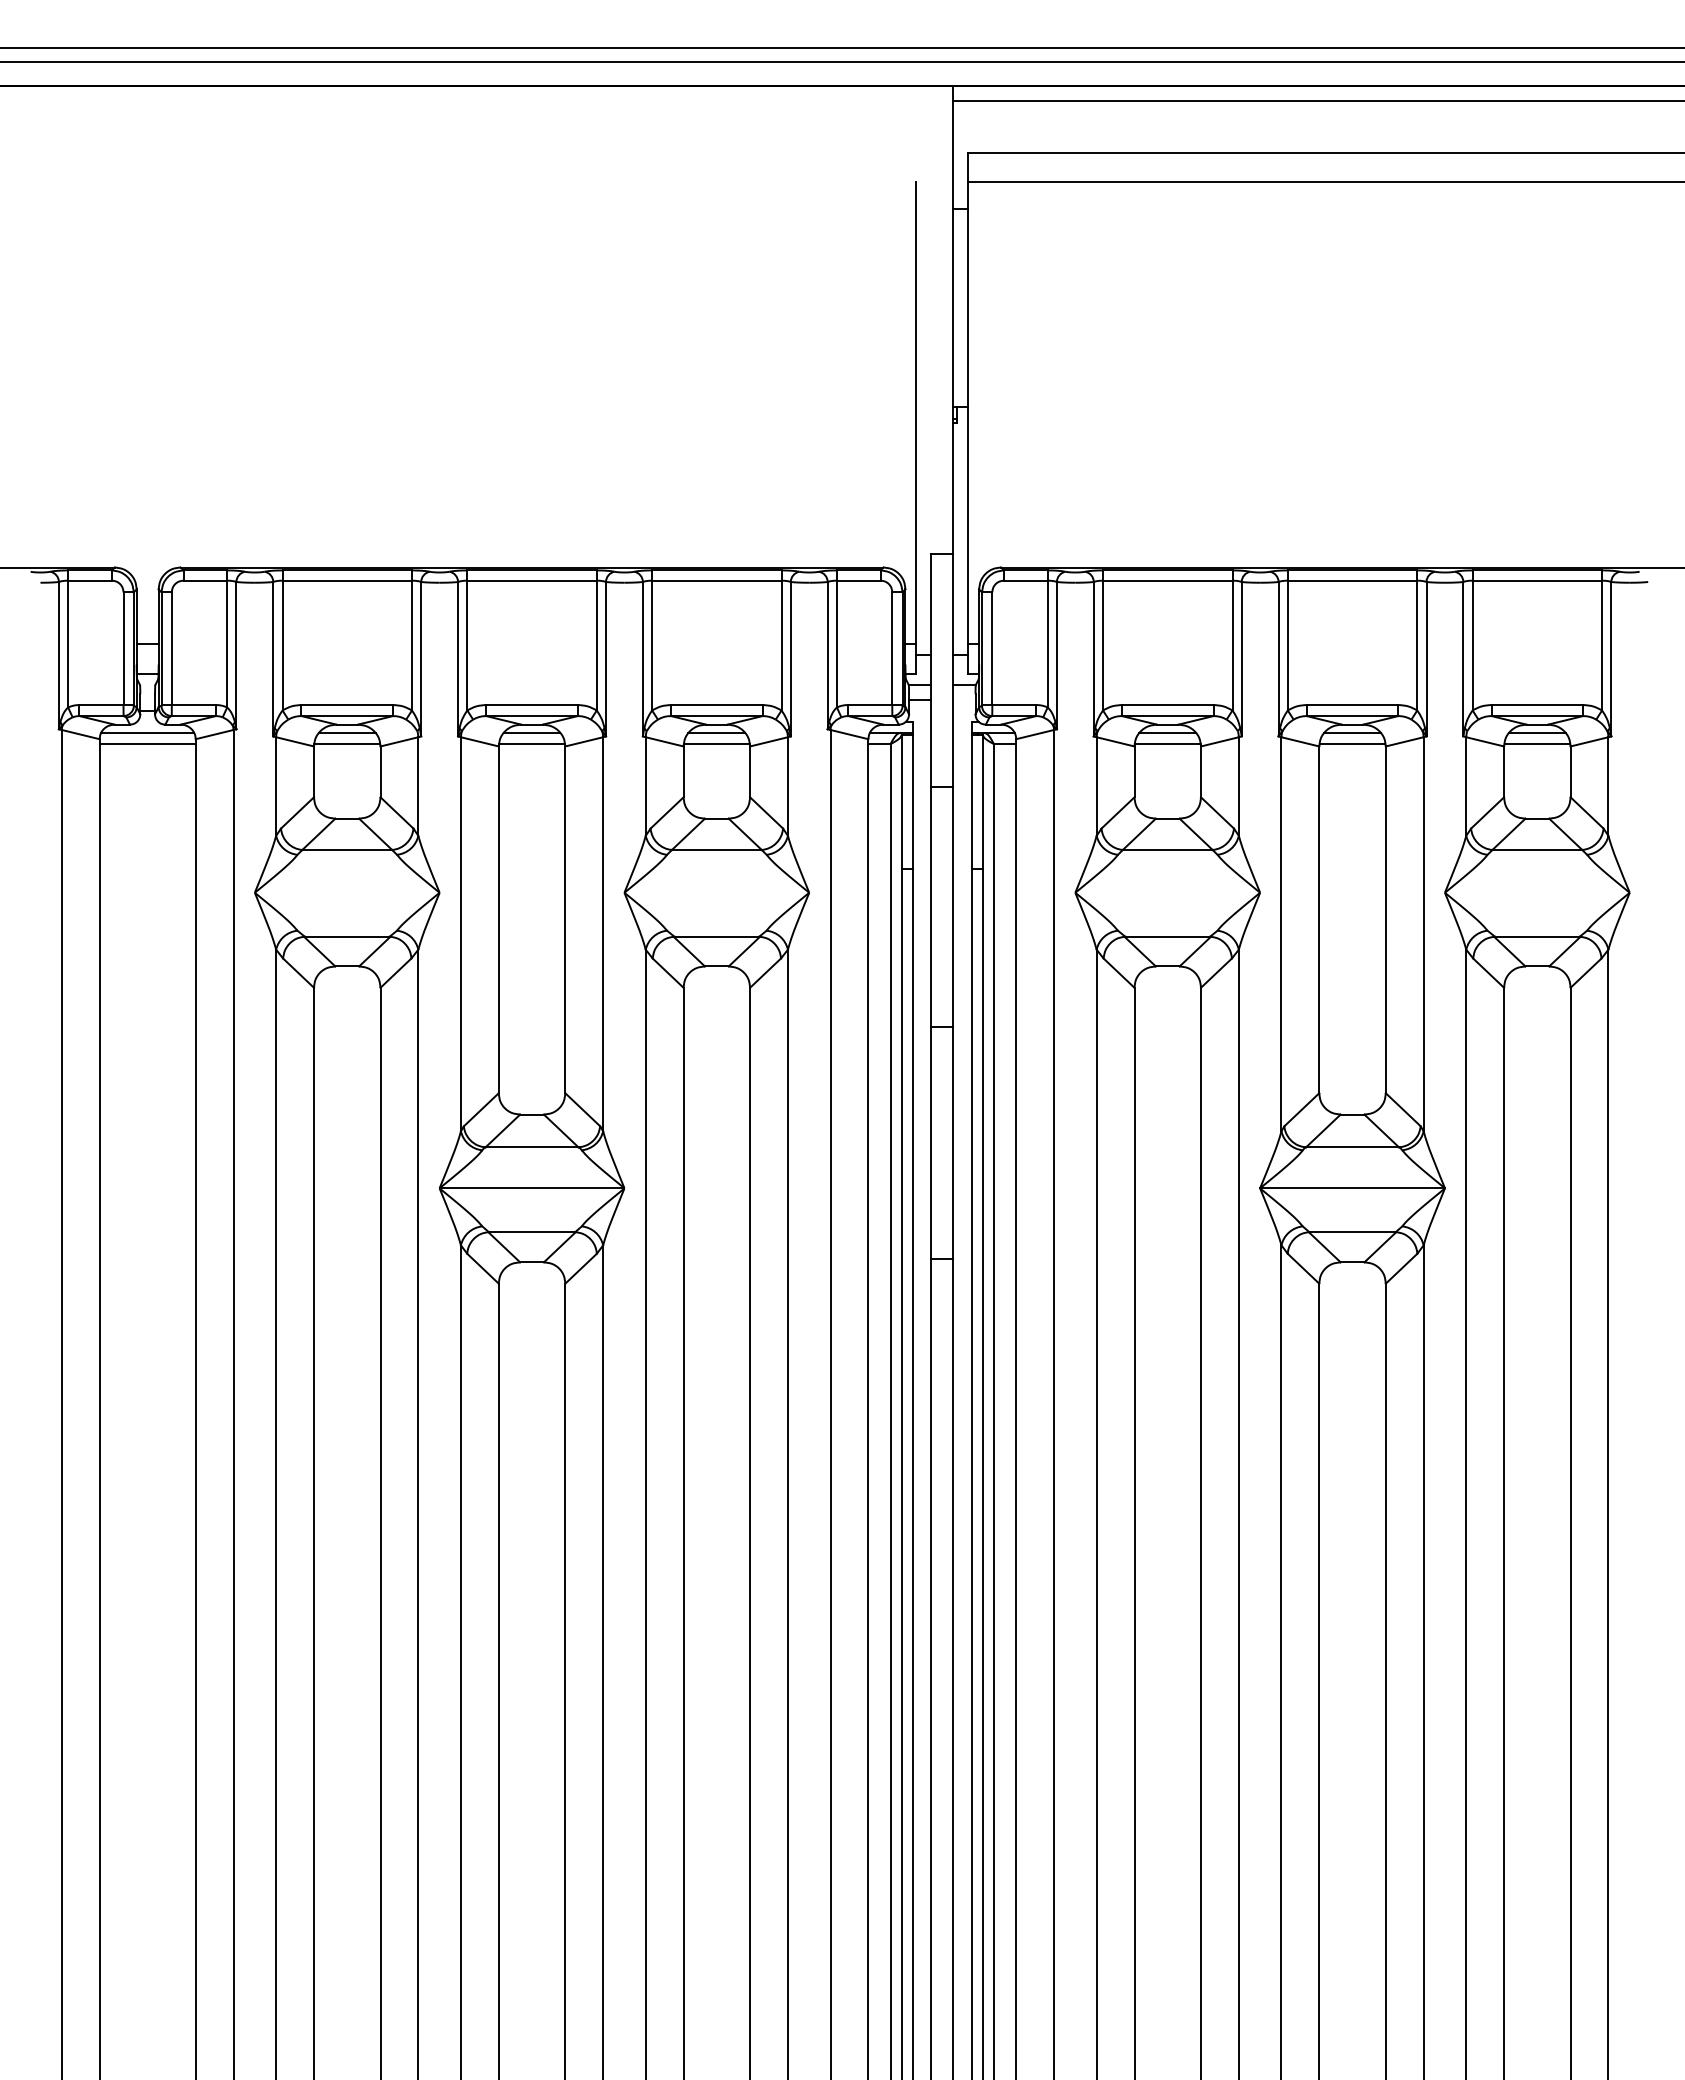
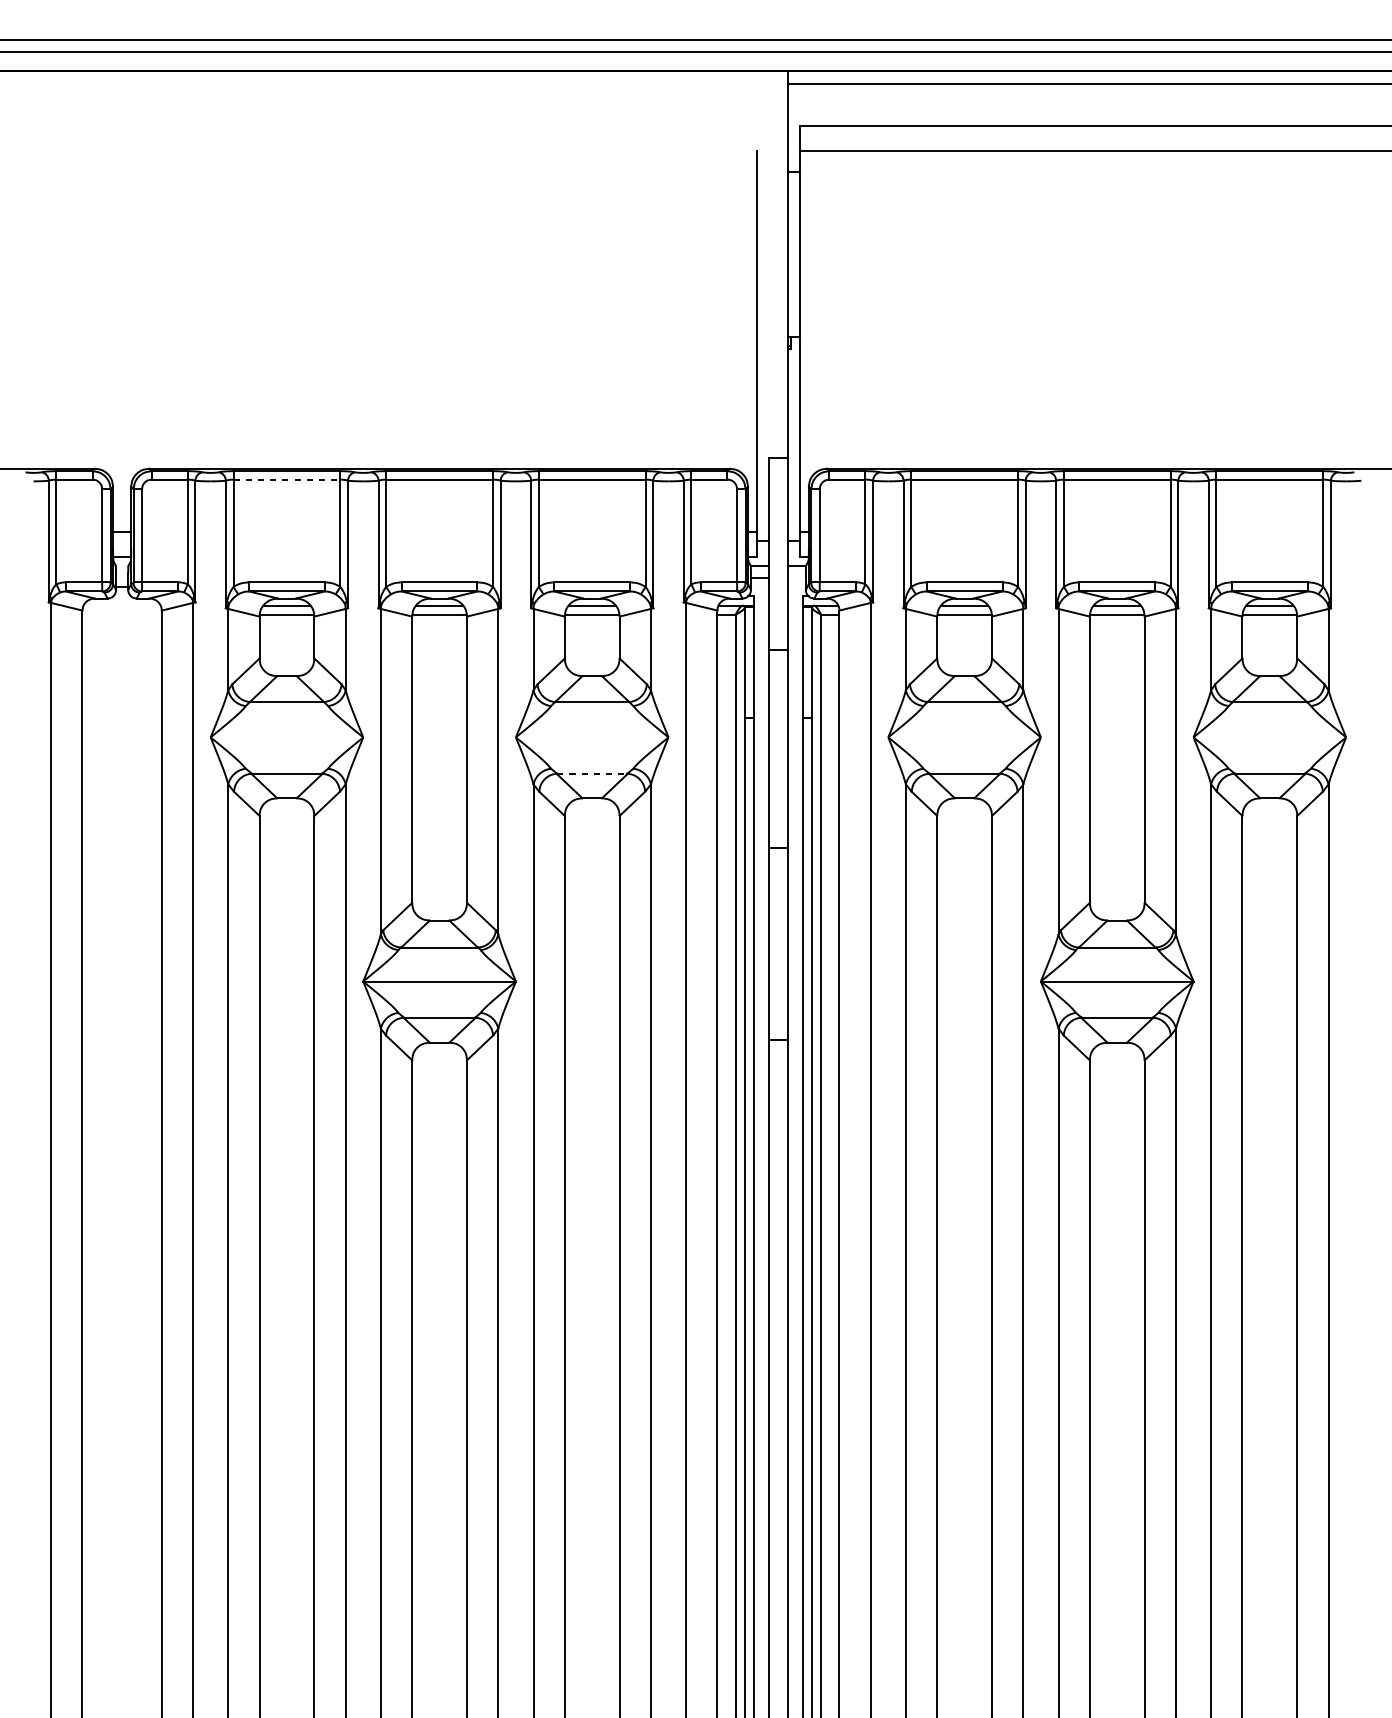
line: (347, 580) -> (287, 479), solid -> dashed
line: (147, 733) -> (121, 605), removed
line: (147, 744) -> (121, 614), removed
line: (717, 936) -> (592, 773), solid -> dashed

